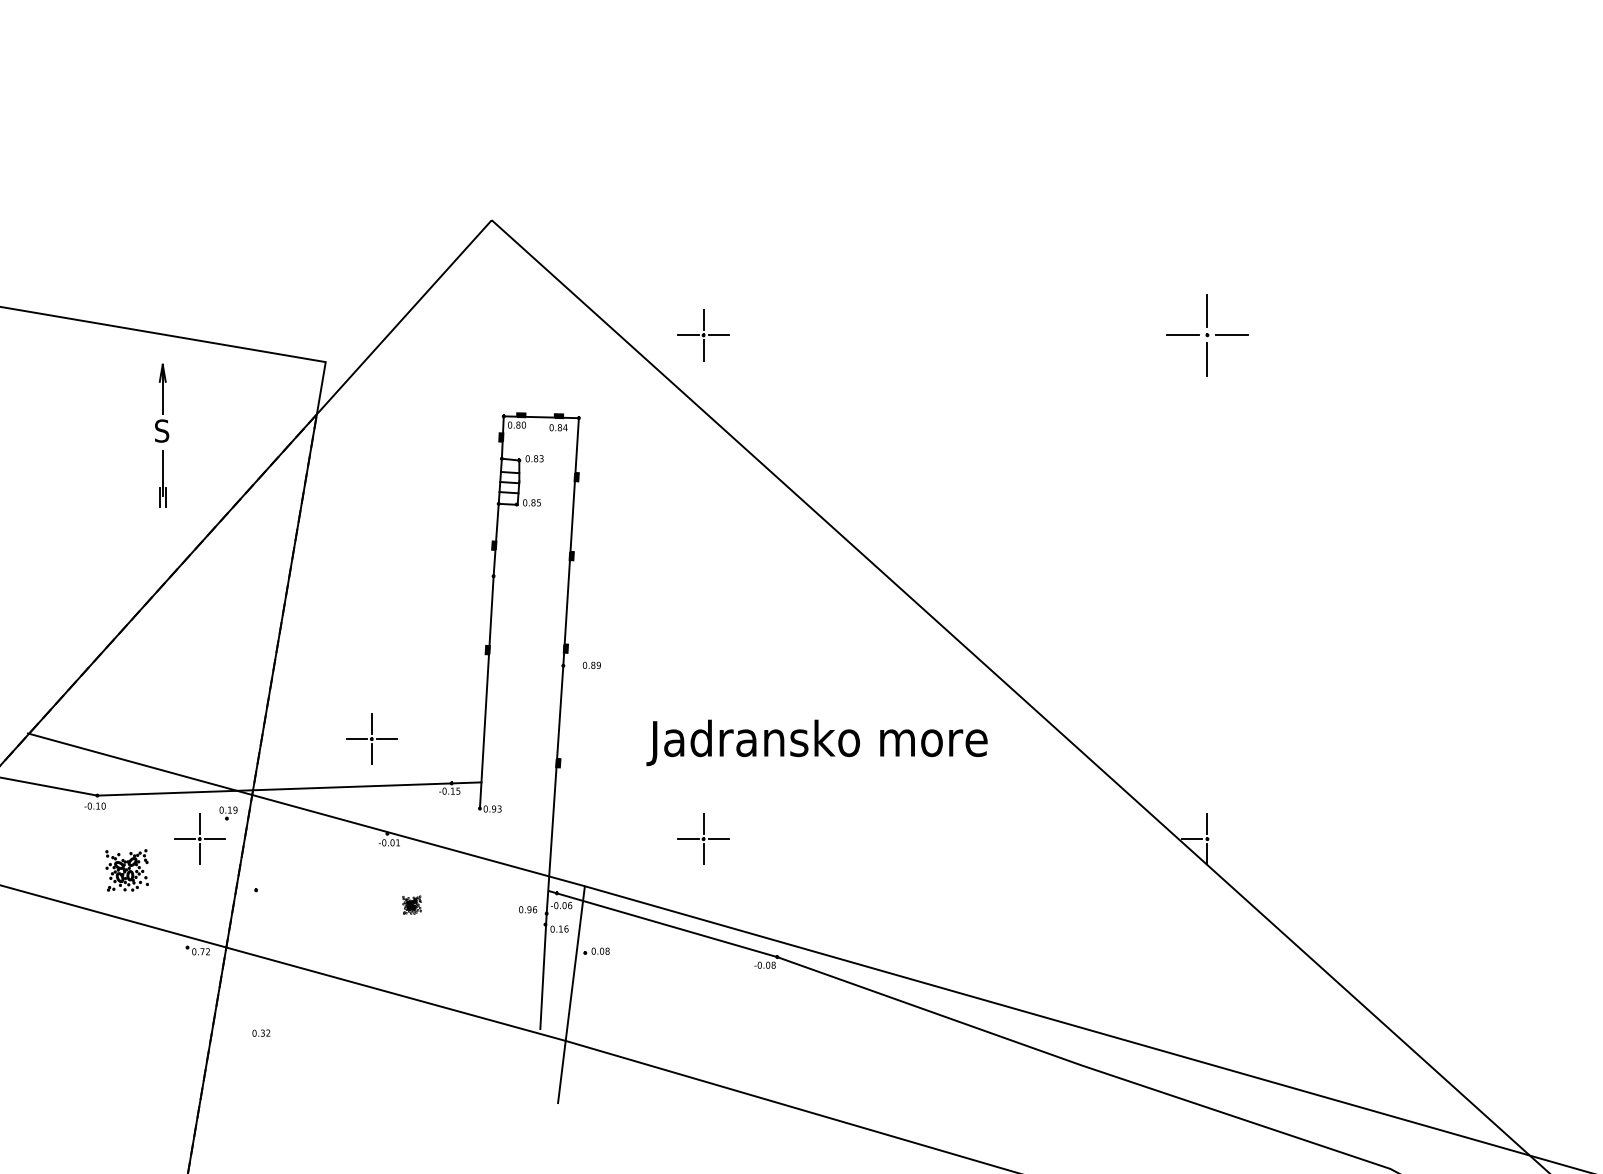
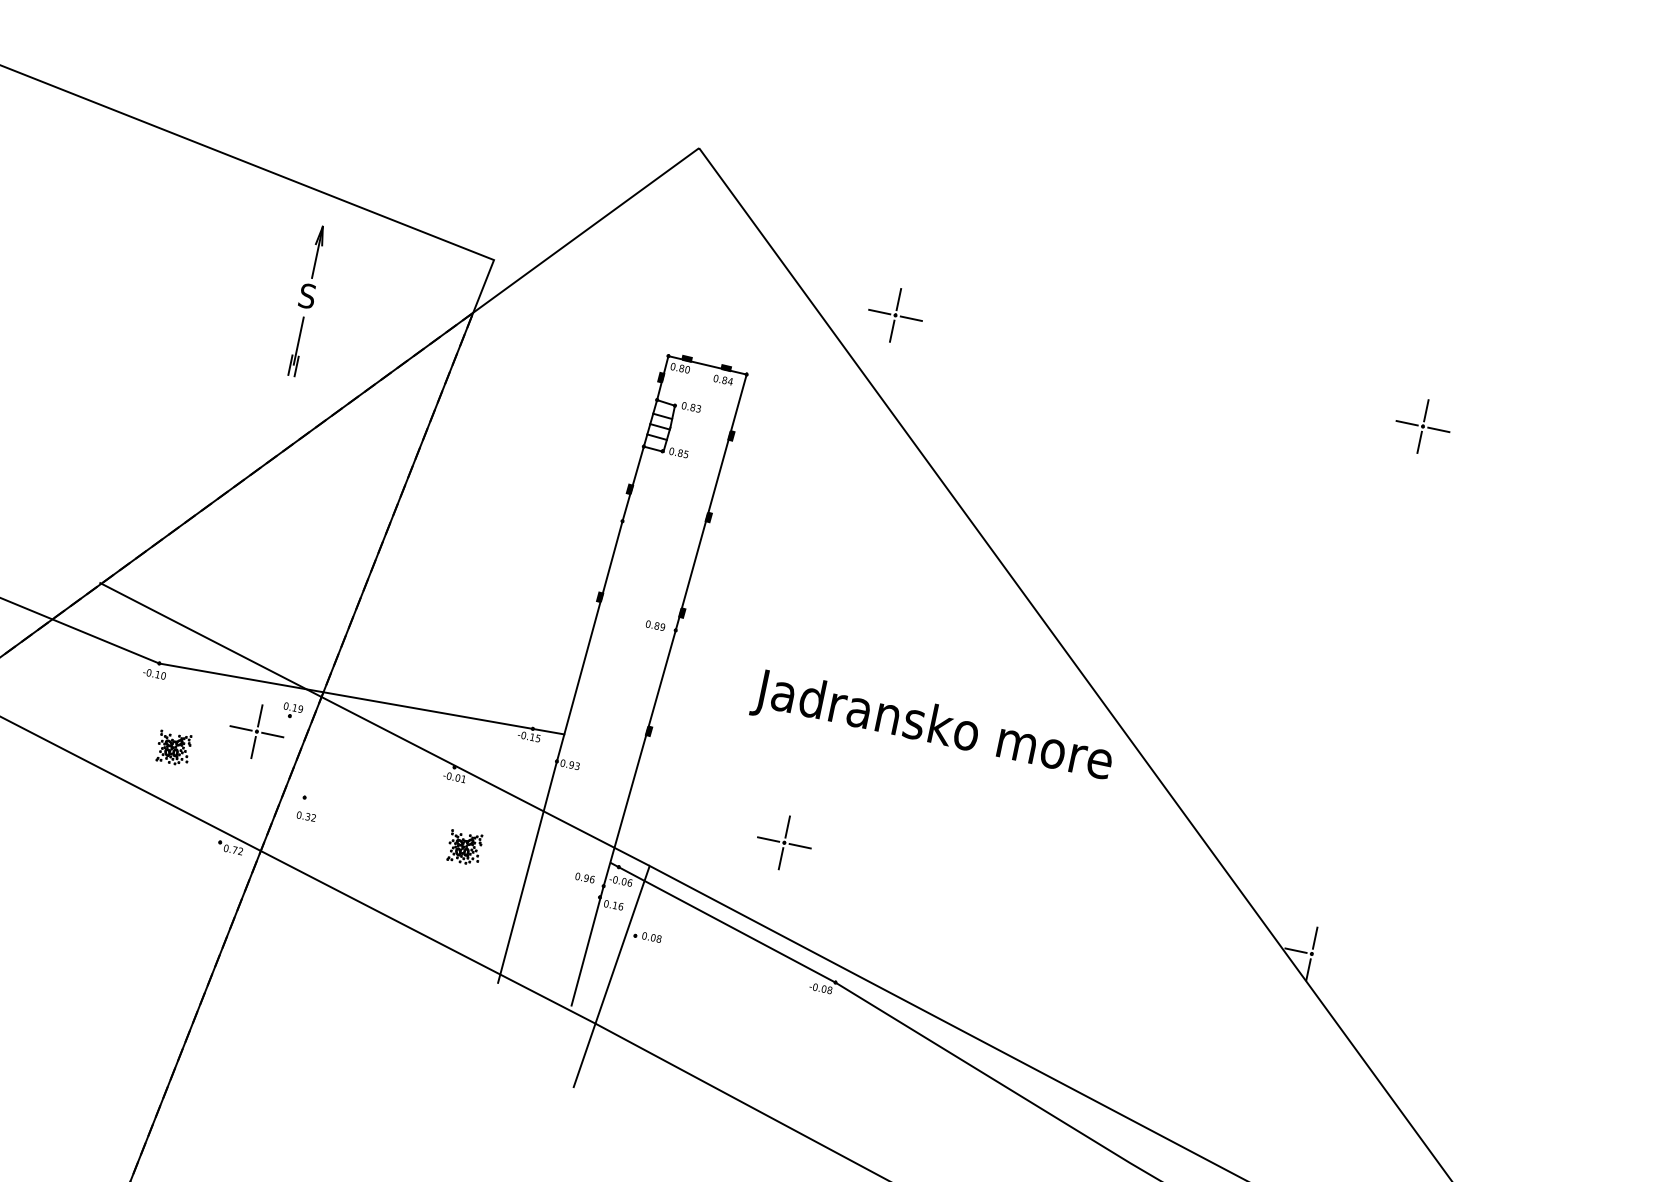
part: (1207, 335) -> (1423, 426), size x0.62
text: (591, 664) -> (655, 624), moved
part: (371, 738) -> (458, 664), removed
text: (816, 742) -> (932, 727), moved
part: (126, 869) -> (173, 747), size x0.71
part: (411, 904) -> (464, 846), size x1.67
line: (473, 915) -> (526, 872), added
text: (261, 1032) -> (306, 815), moved

